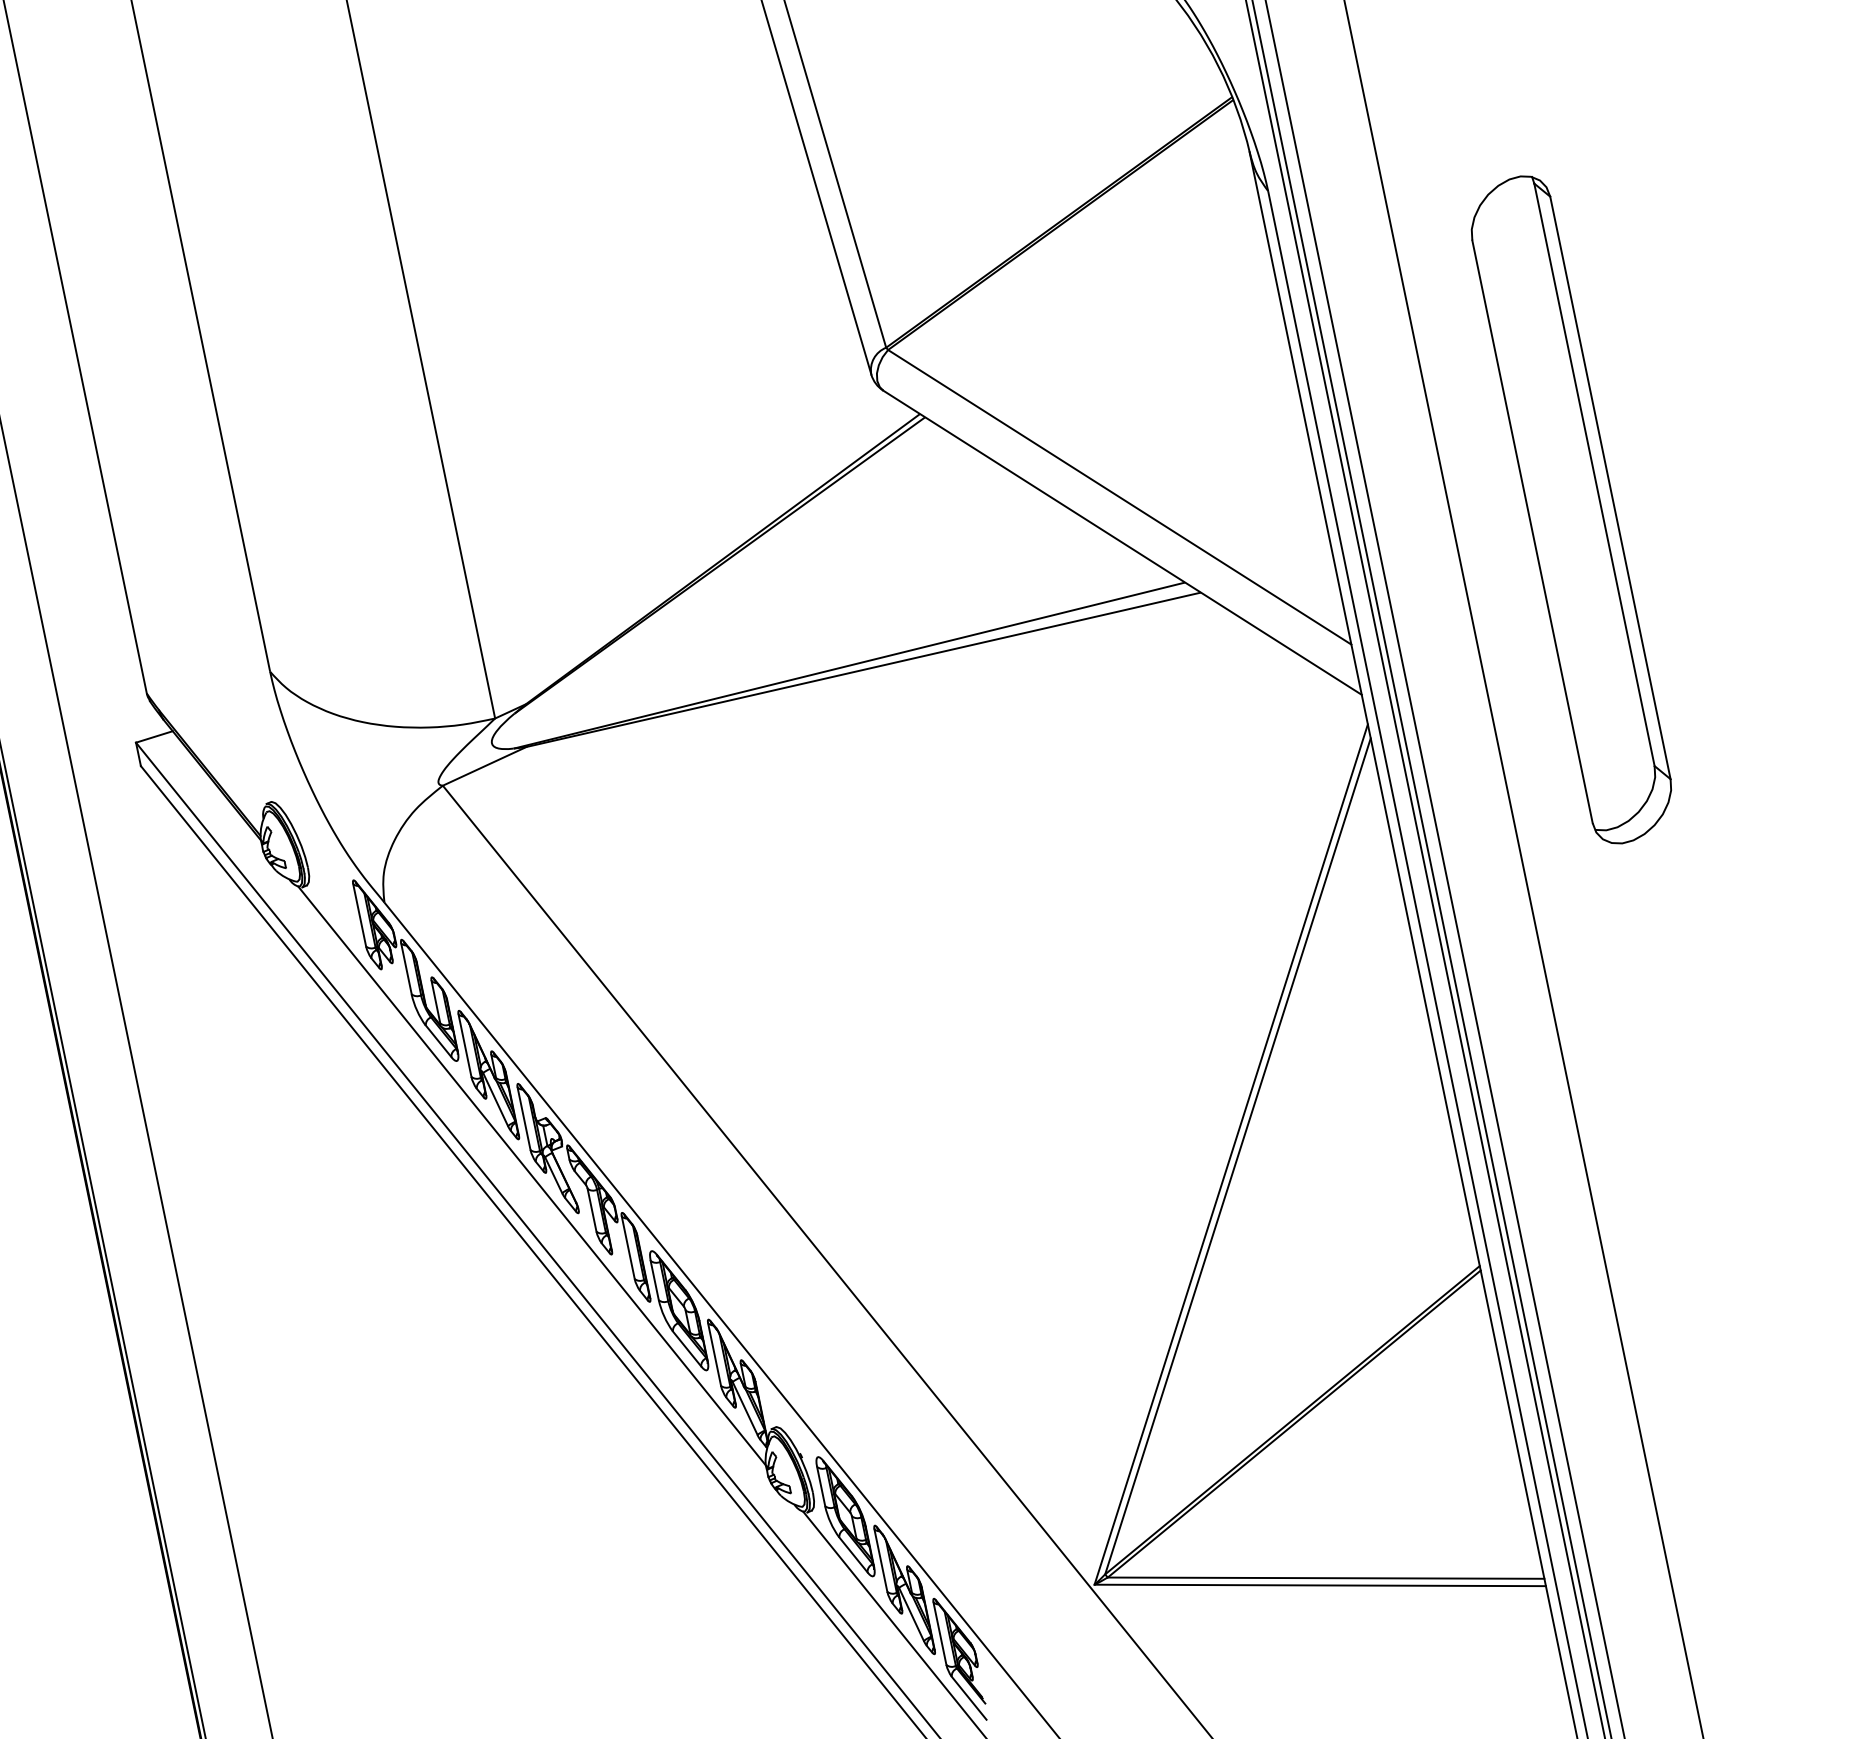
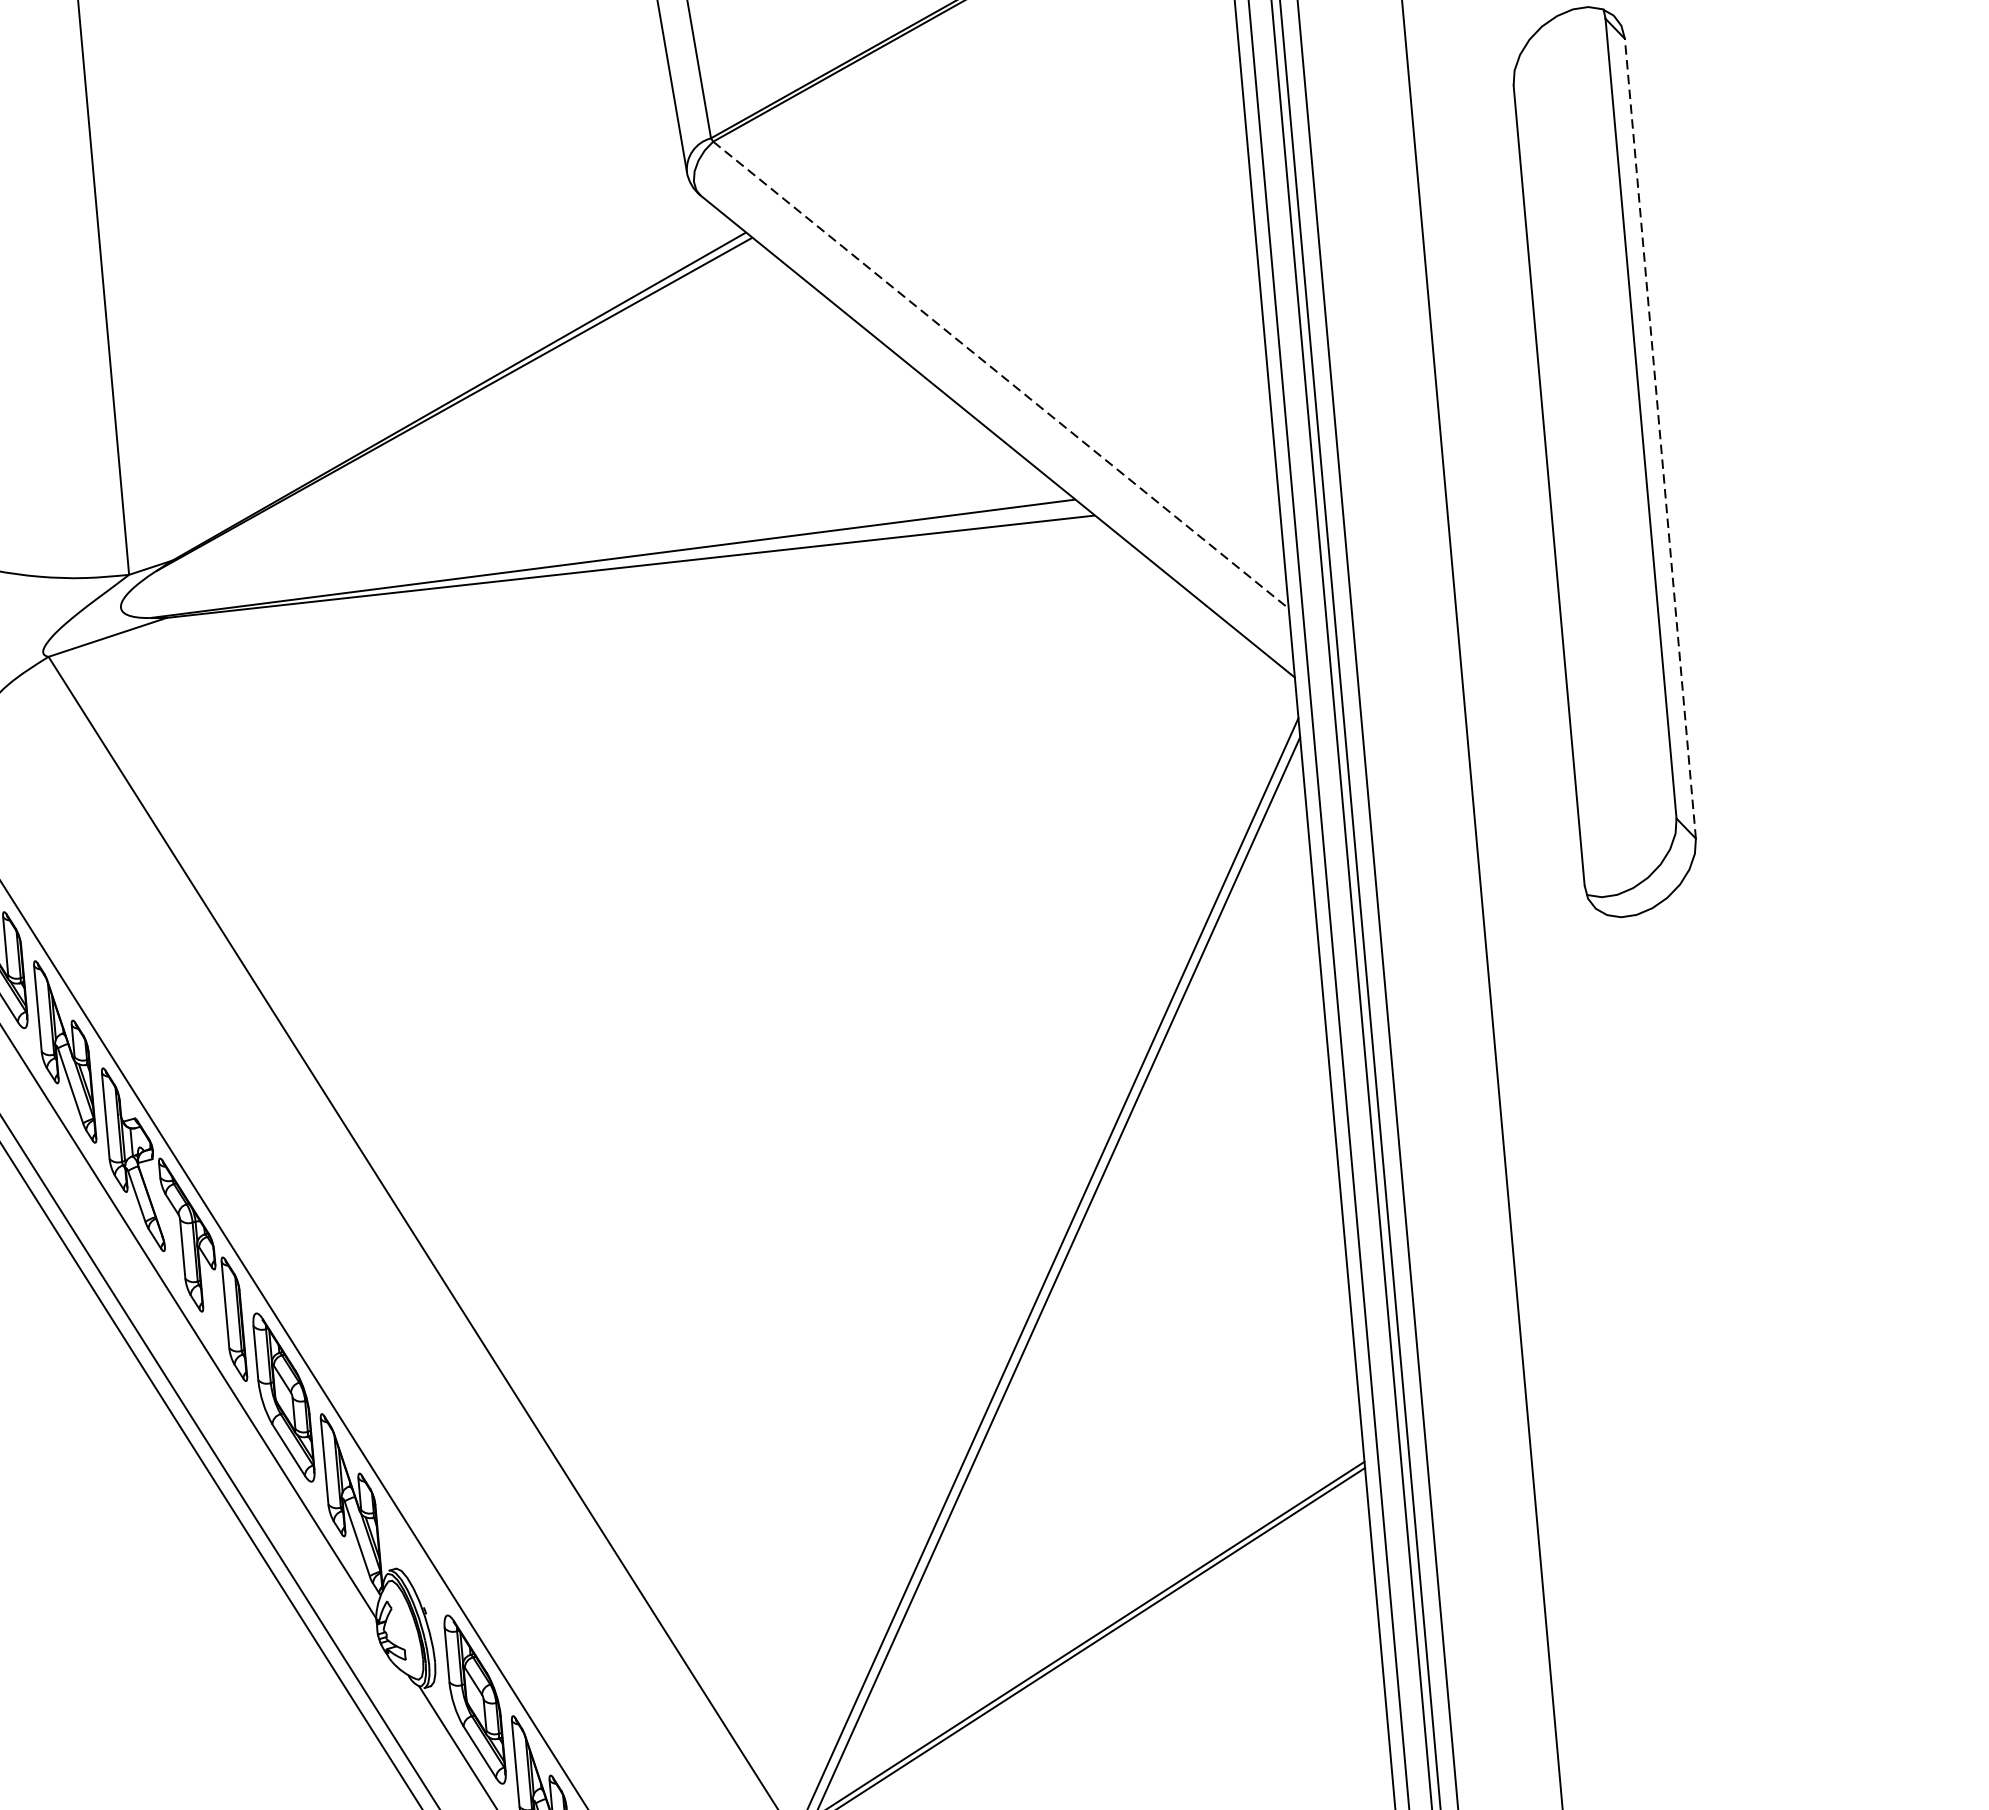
line: (1610, 487) -> (1660, 438), solid -> dashed
line: (1119, 497) -> (1000, 375), solid -> dashed

